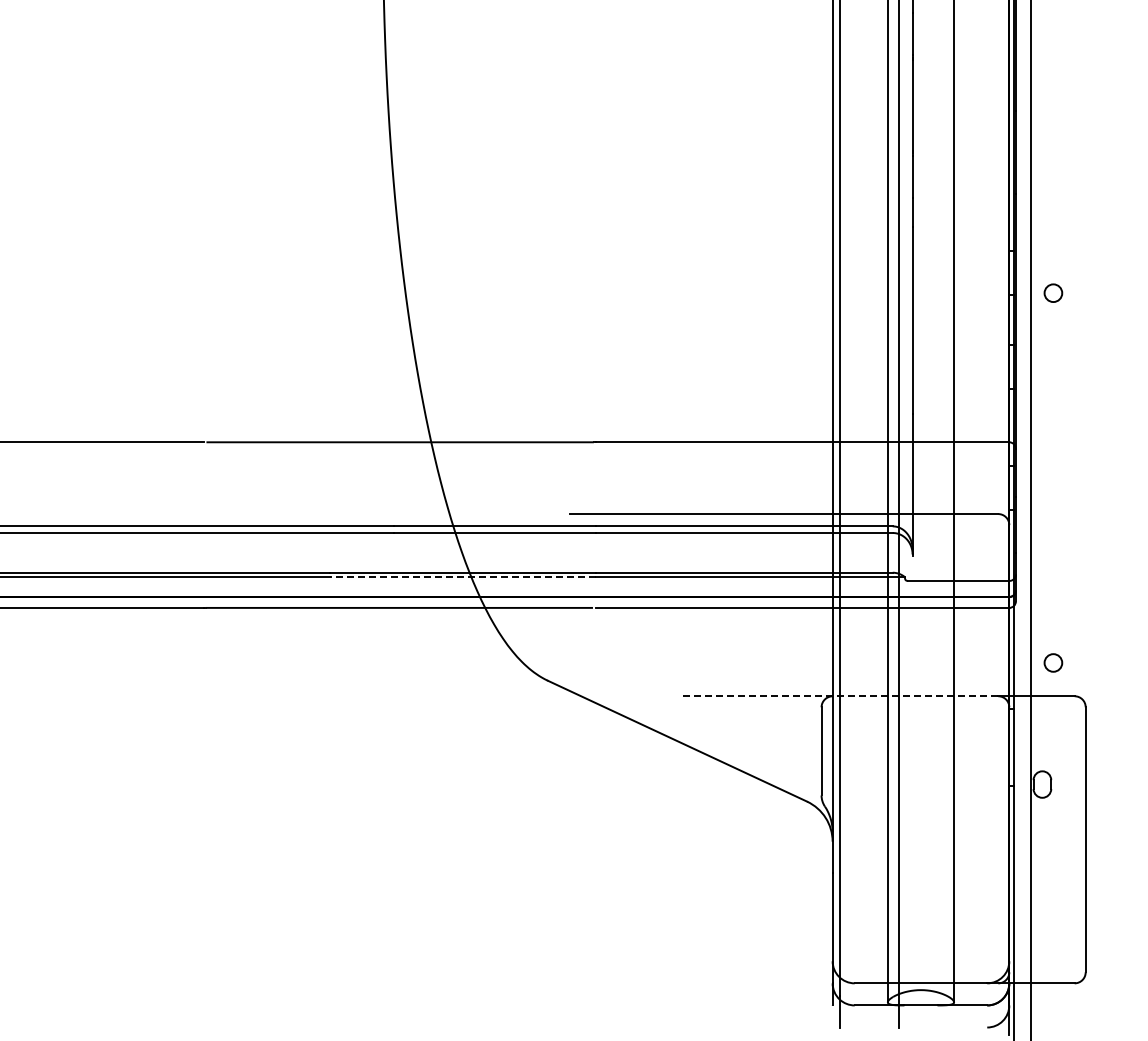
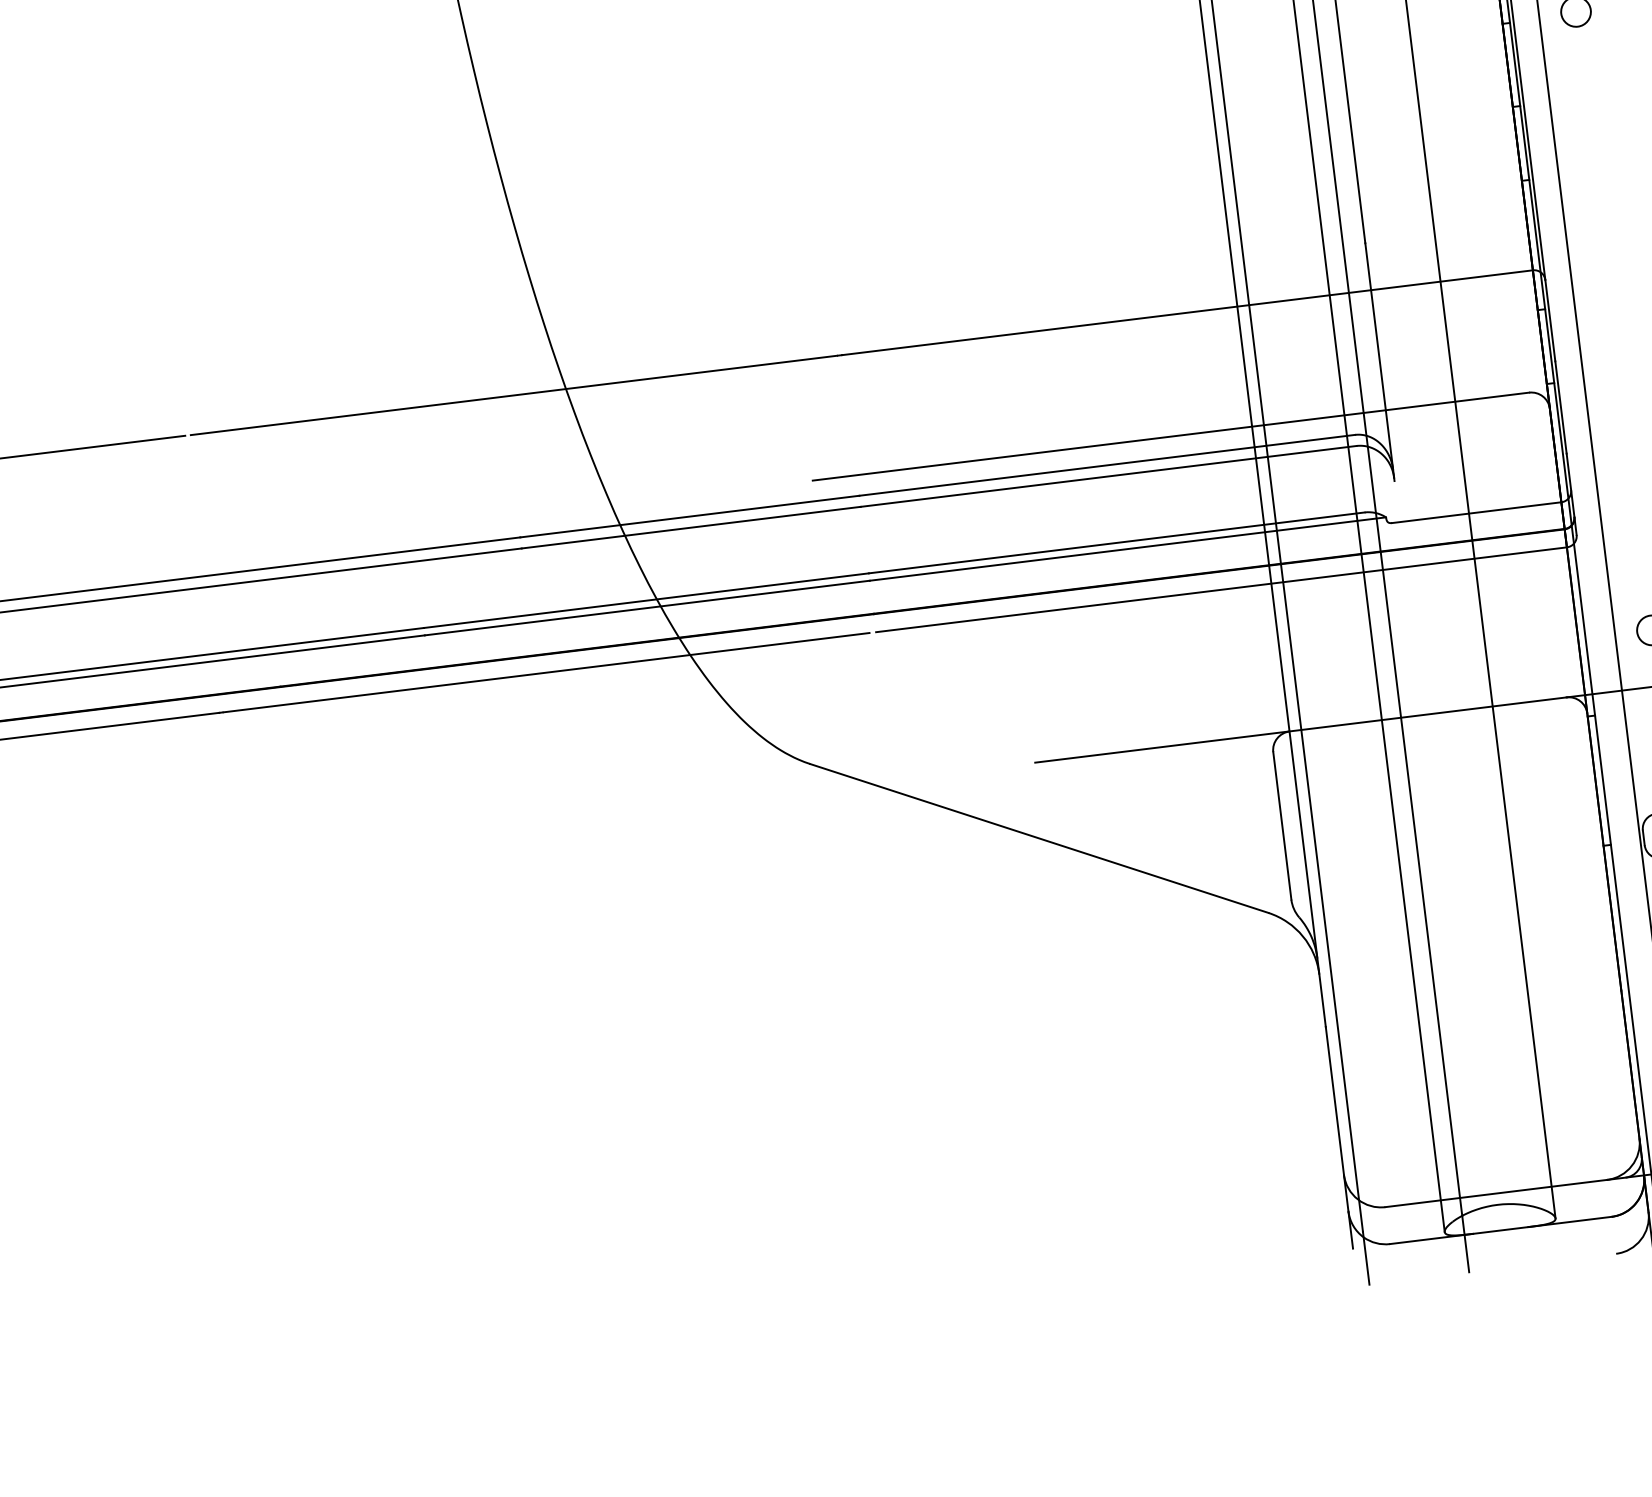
line: (462, 577) -> (645, 608), dashed -> solid
line: (839, 696) -> (1301, 730), dashed -> solid

